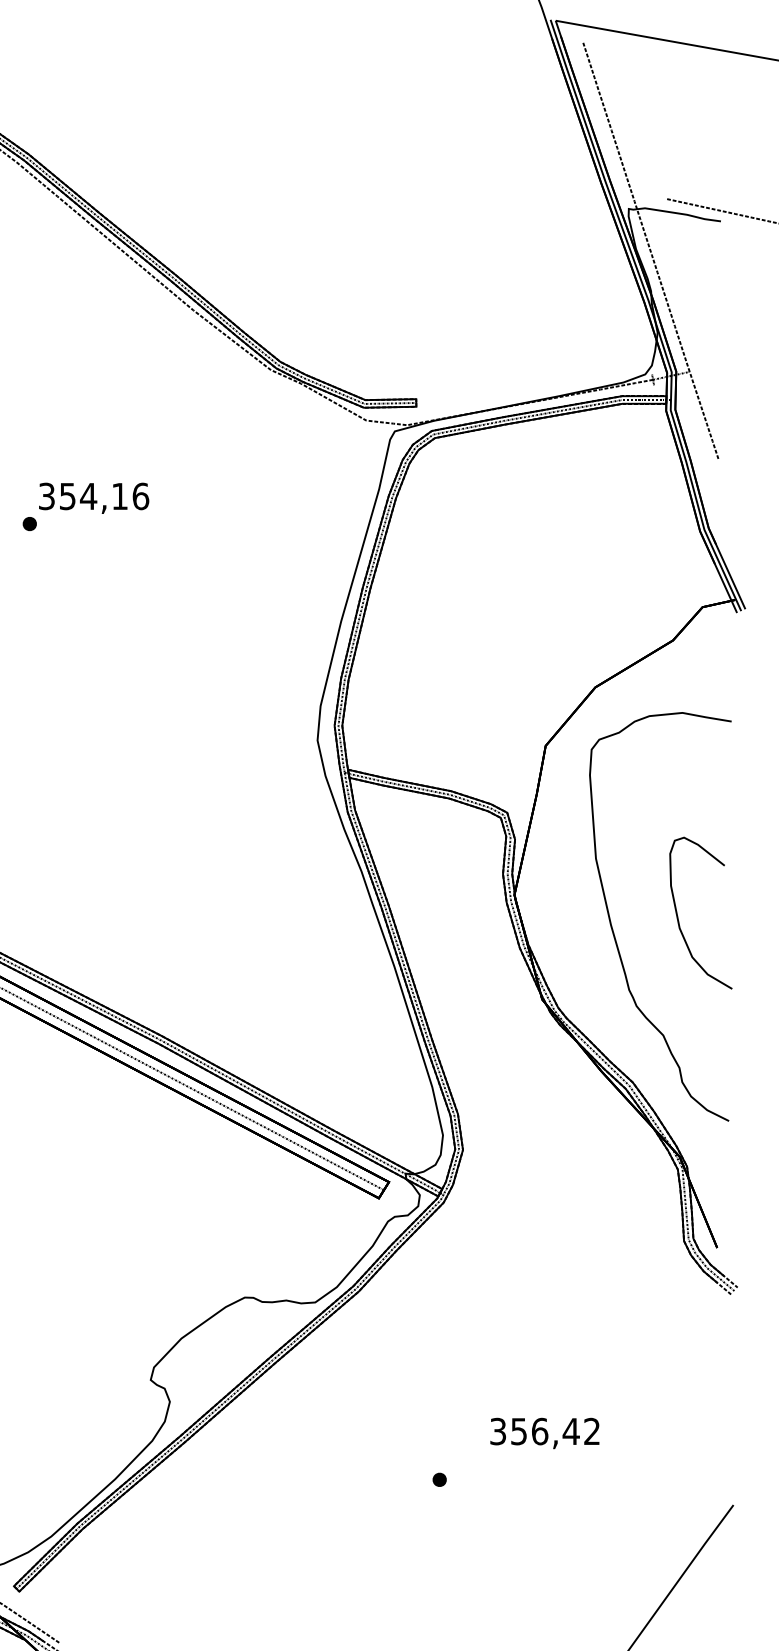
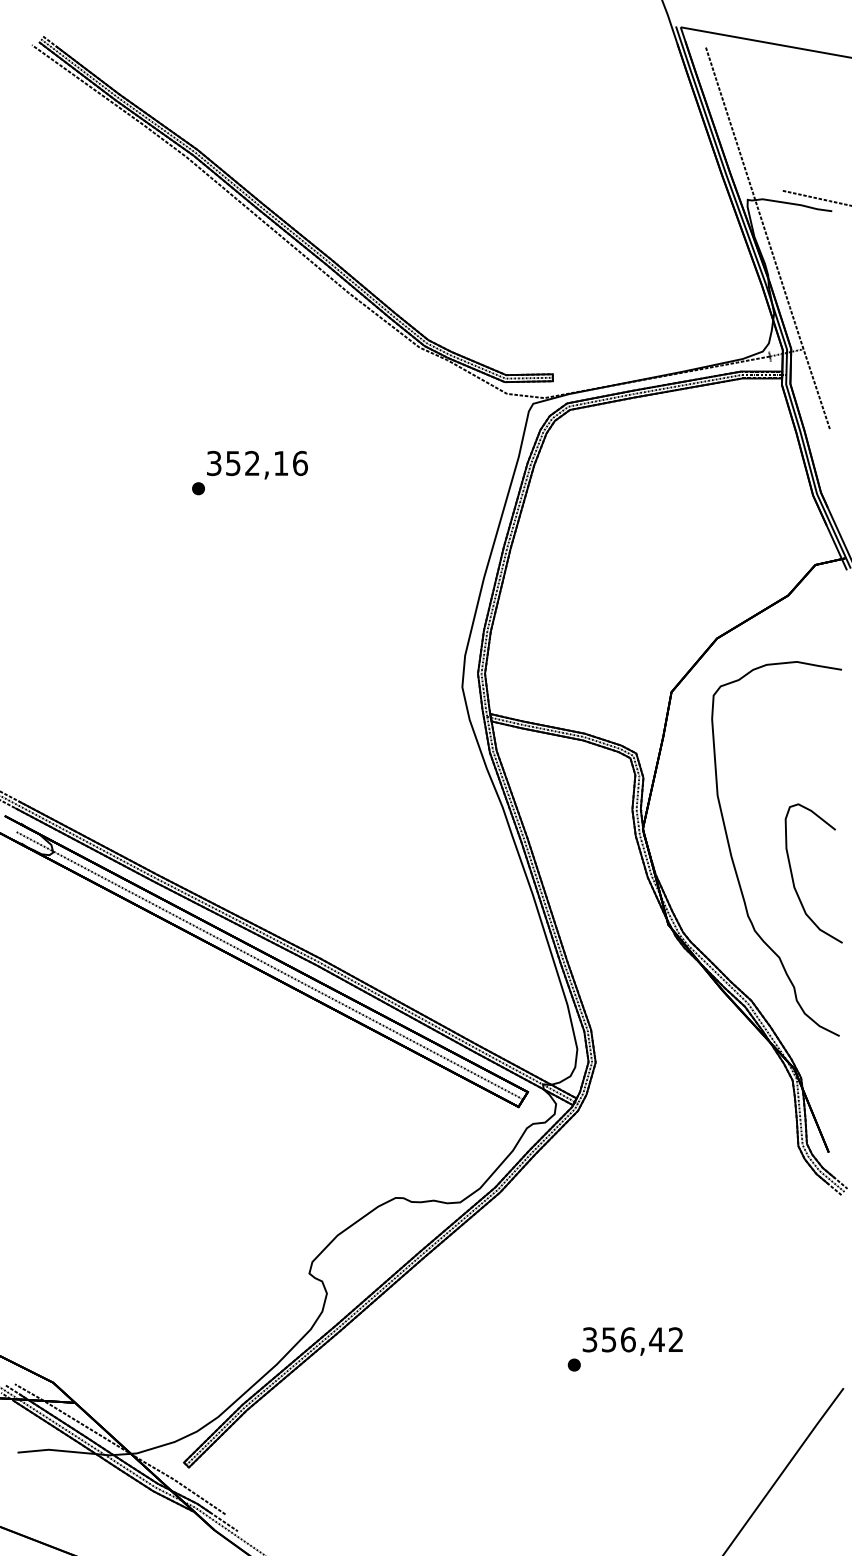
text: (88, 495) -> (252, 462), 354,16 -> 352,16
part: (678, 916) -> (793, 876), moved
text: (544, 1433) -> (632, 1341), moved

